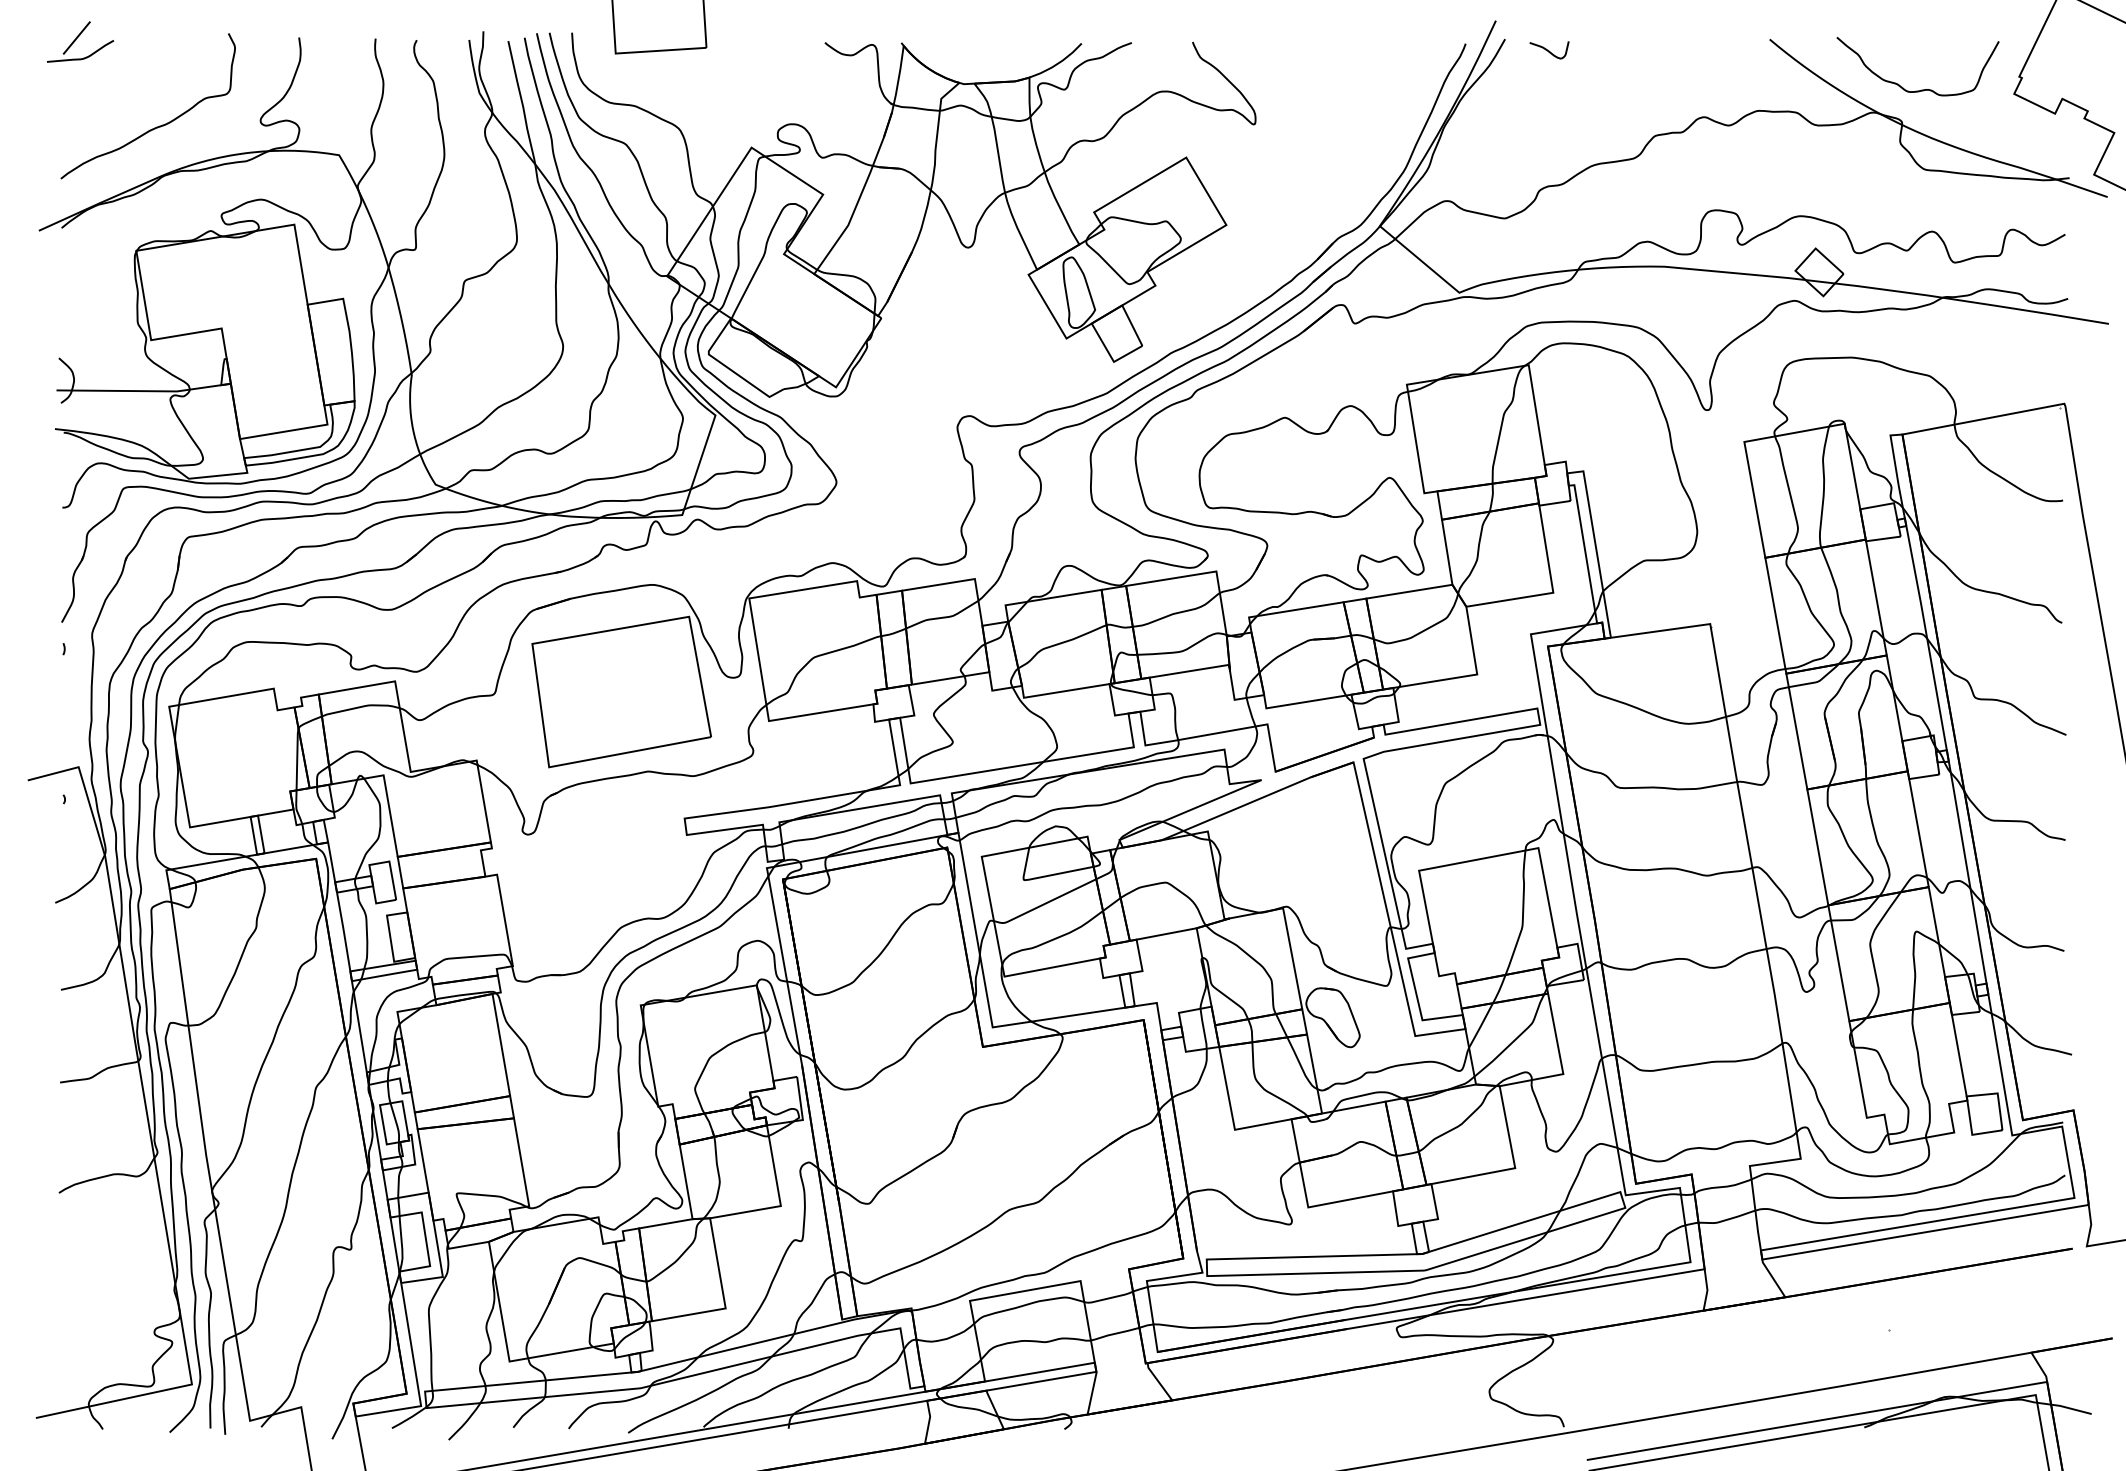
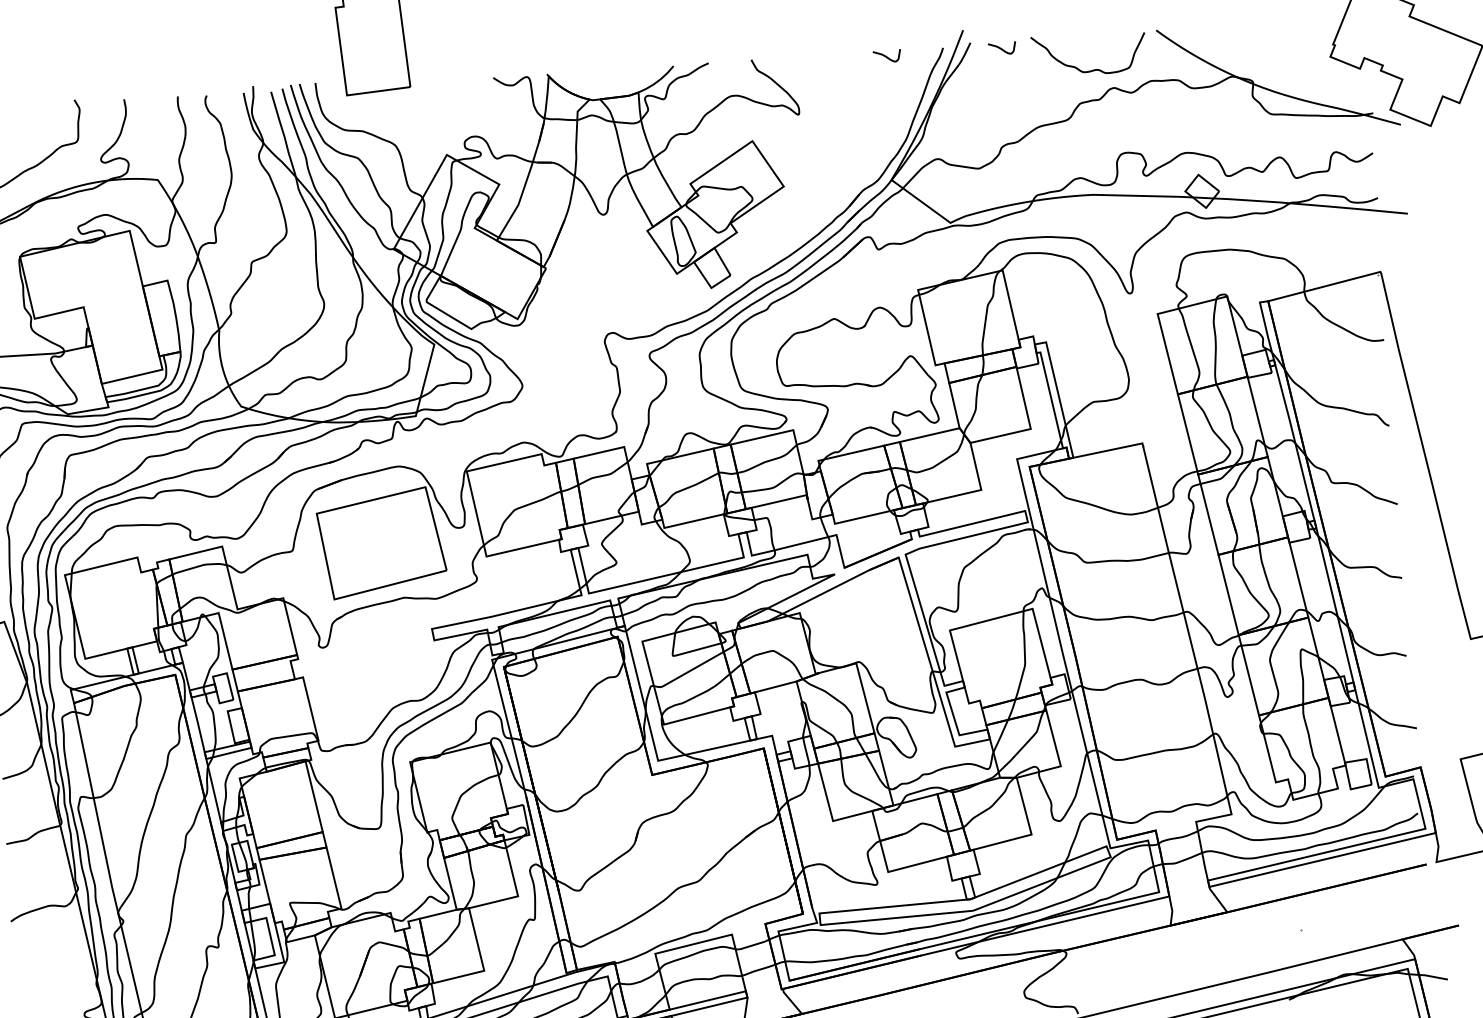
curve: (1385, 50) -> (887, 56), added
curve: (1921, 89) -> (1092, 69), moved

